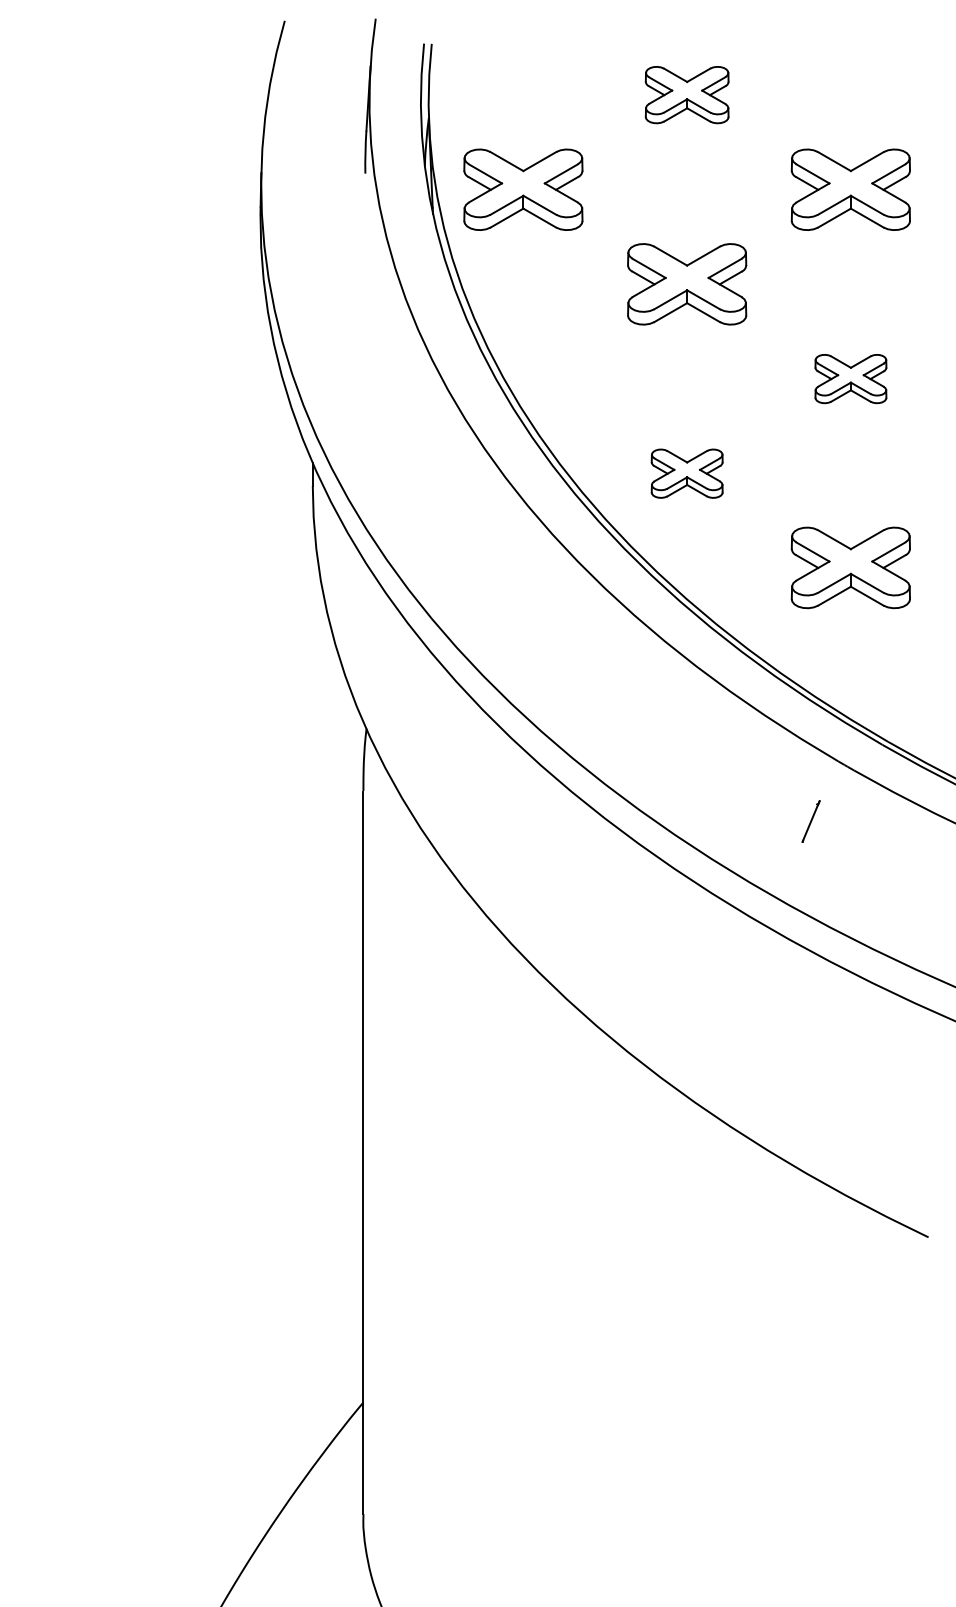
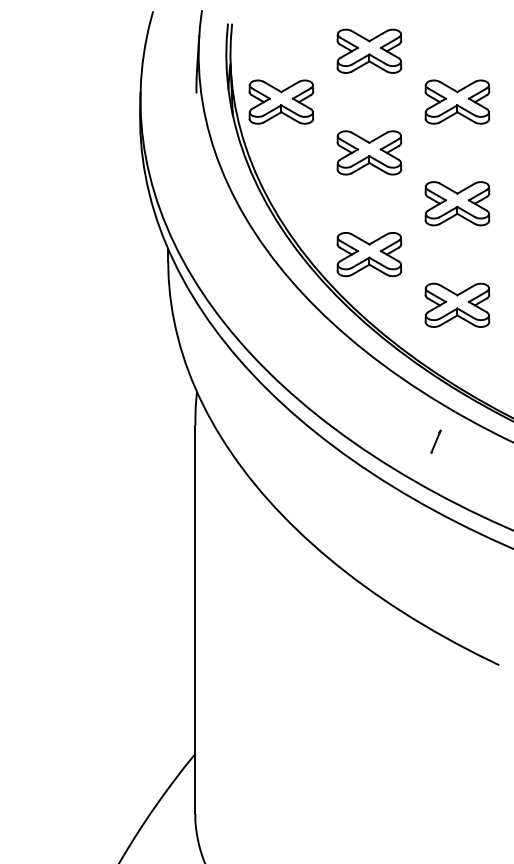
part: (687, 93) -> (369, 50), size x1.43
part: (851, 378) -> (457, 203), size x1.67
part: (687, 473) -> (369, 254), size x1.67

